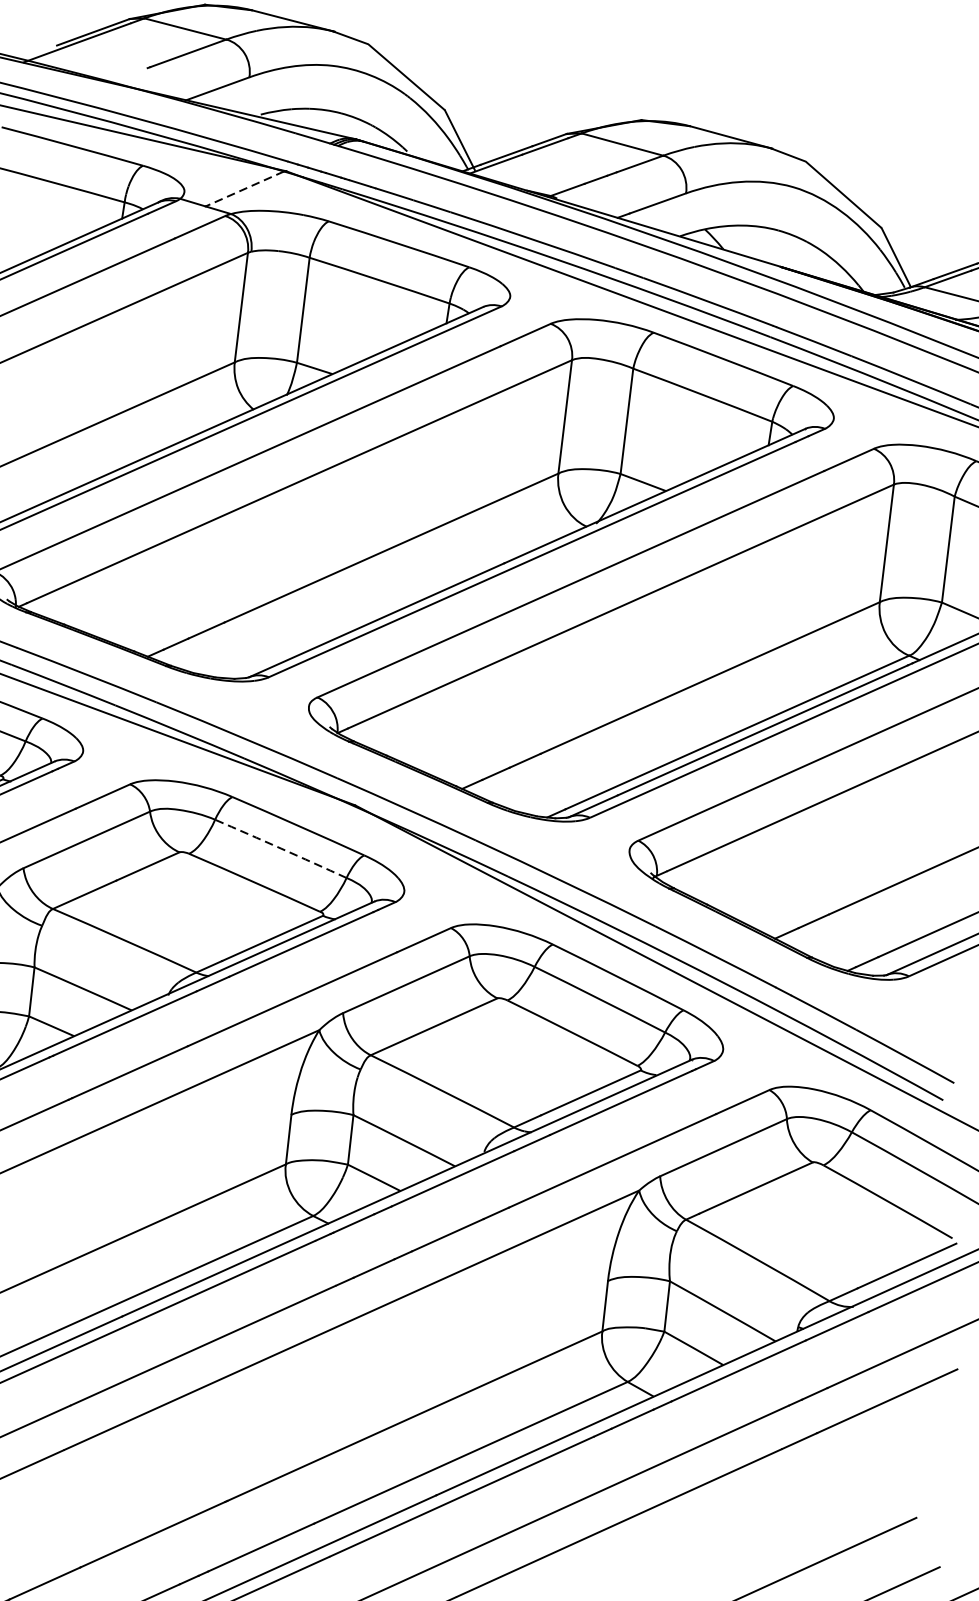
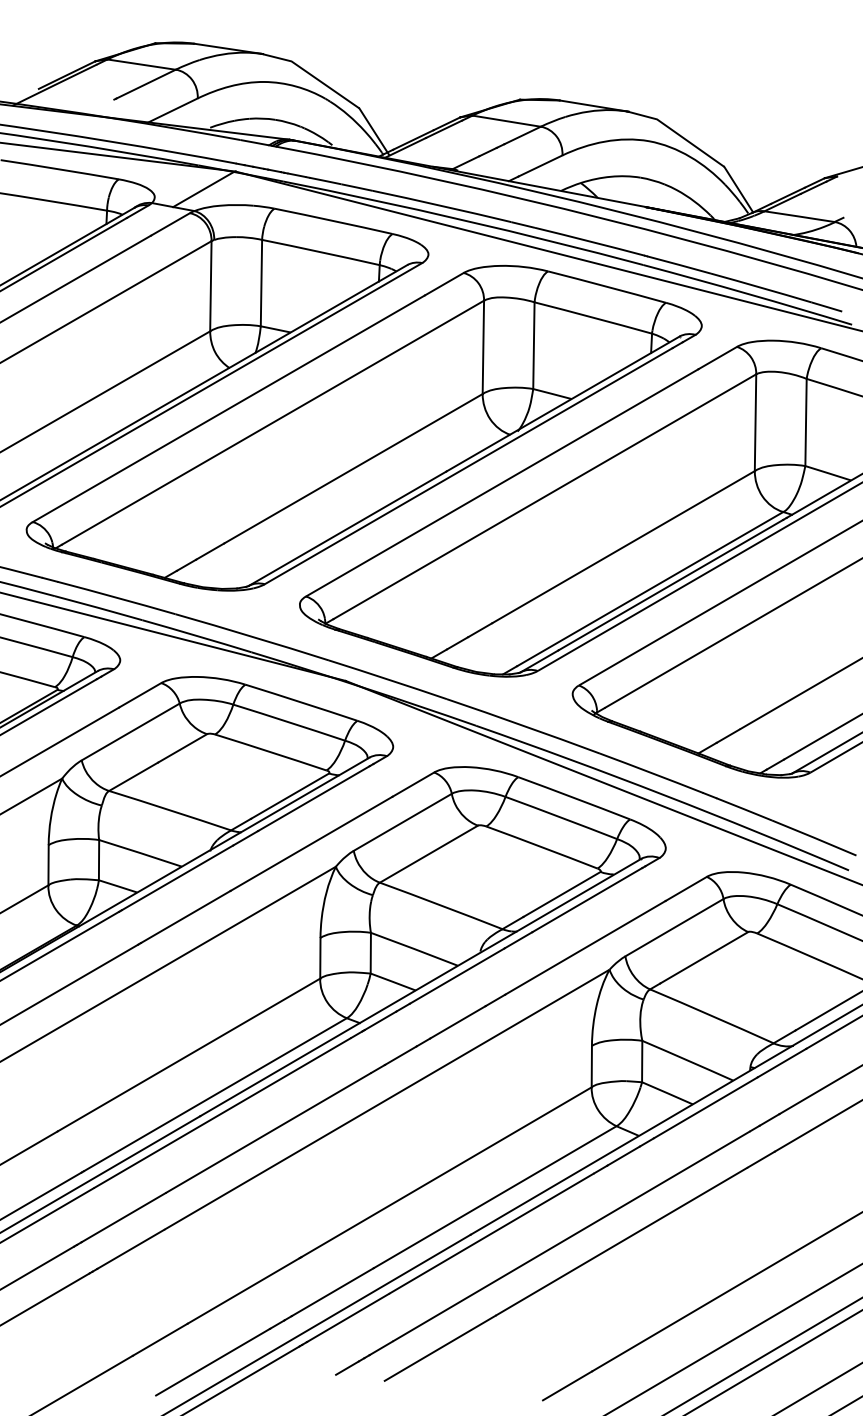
line: (244, 188) -> (203, 189), dashed -> solid
arc: (281, 848) -> (289, 722), dashed -> solid

